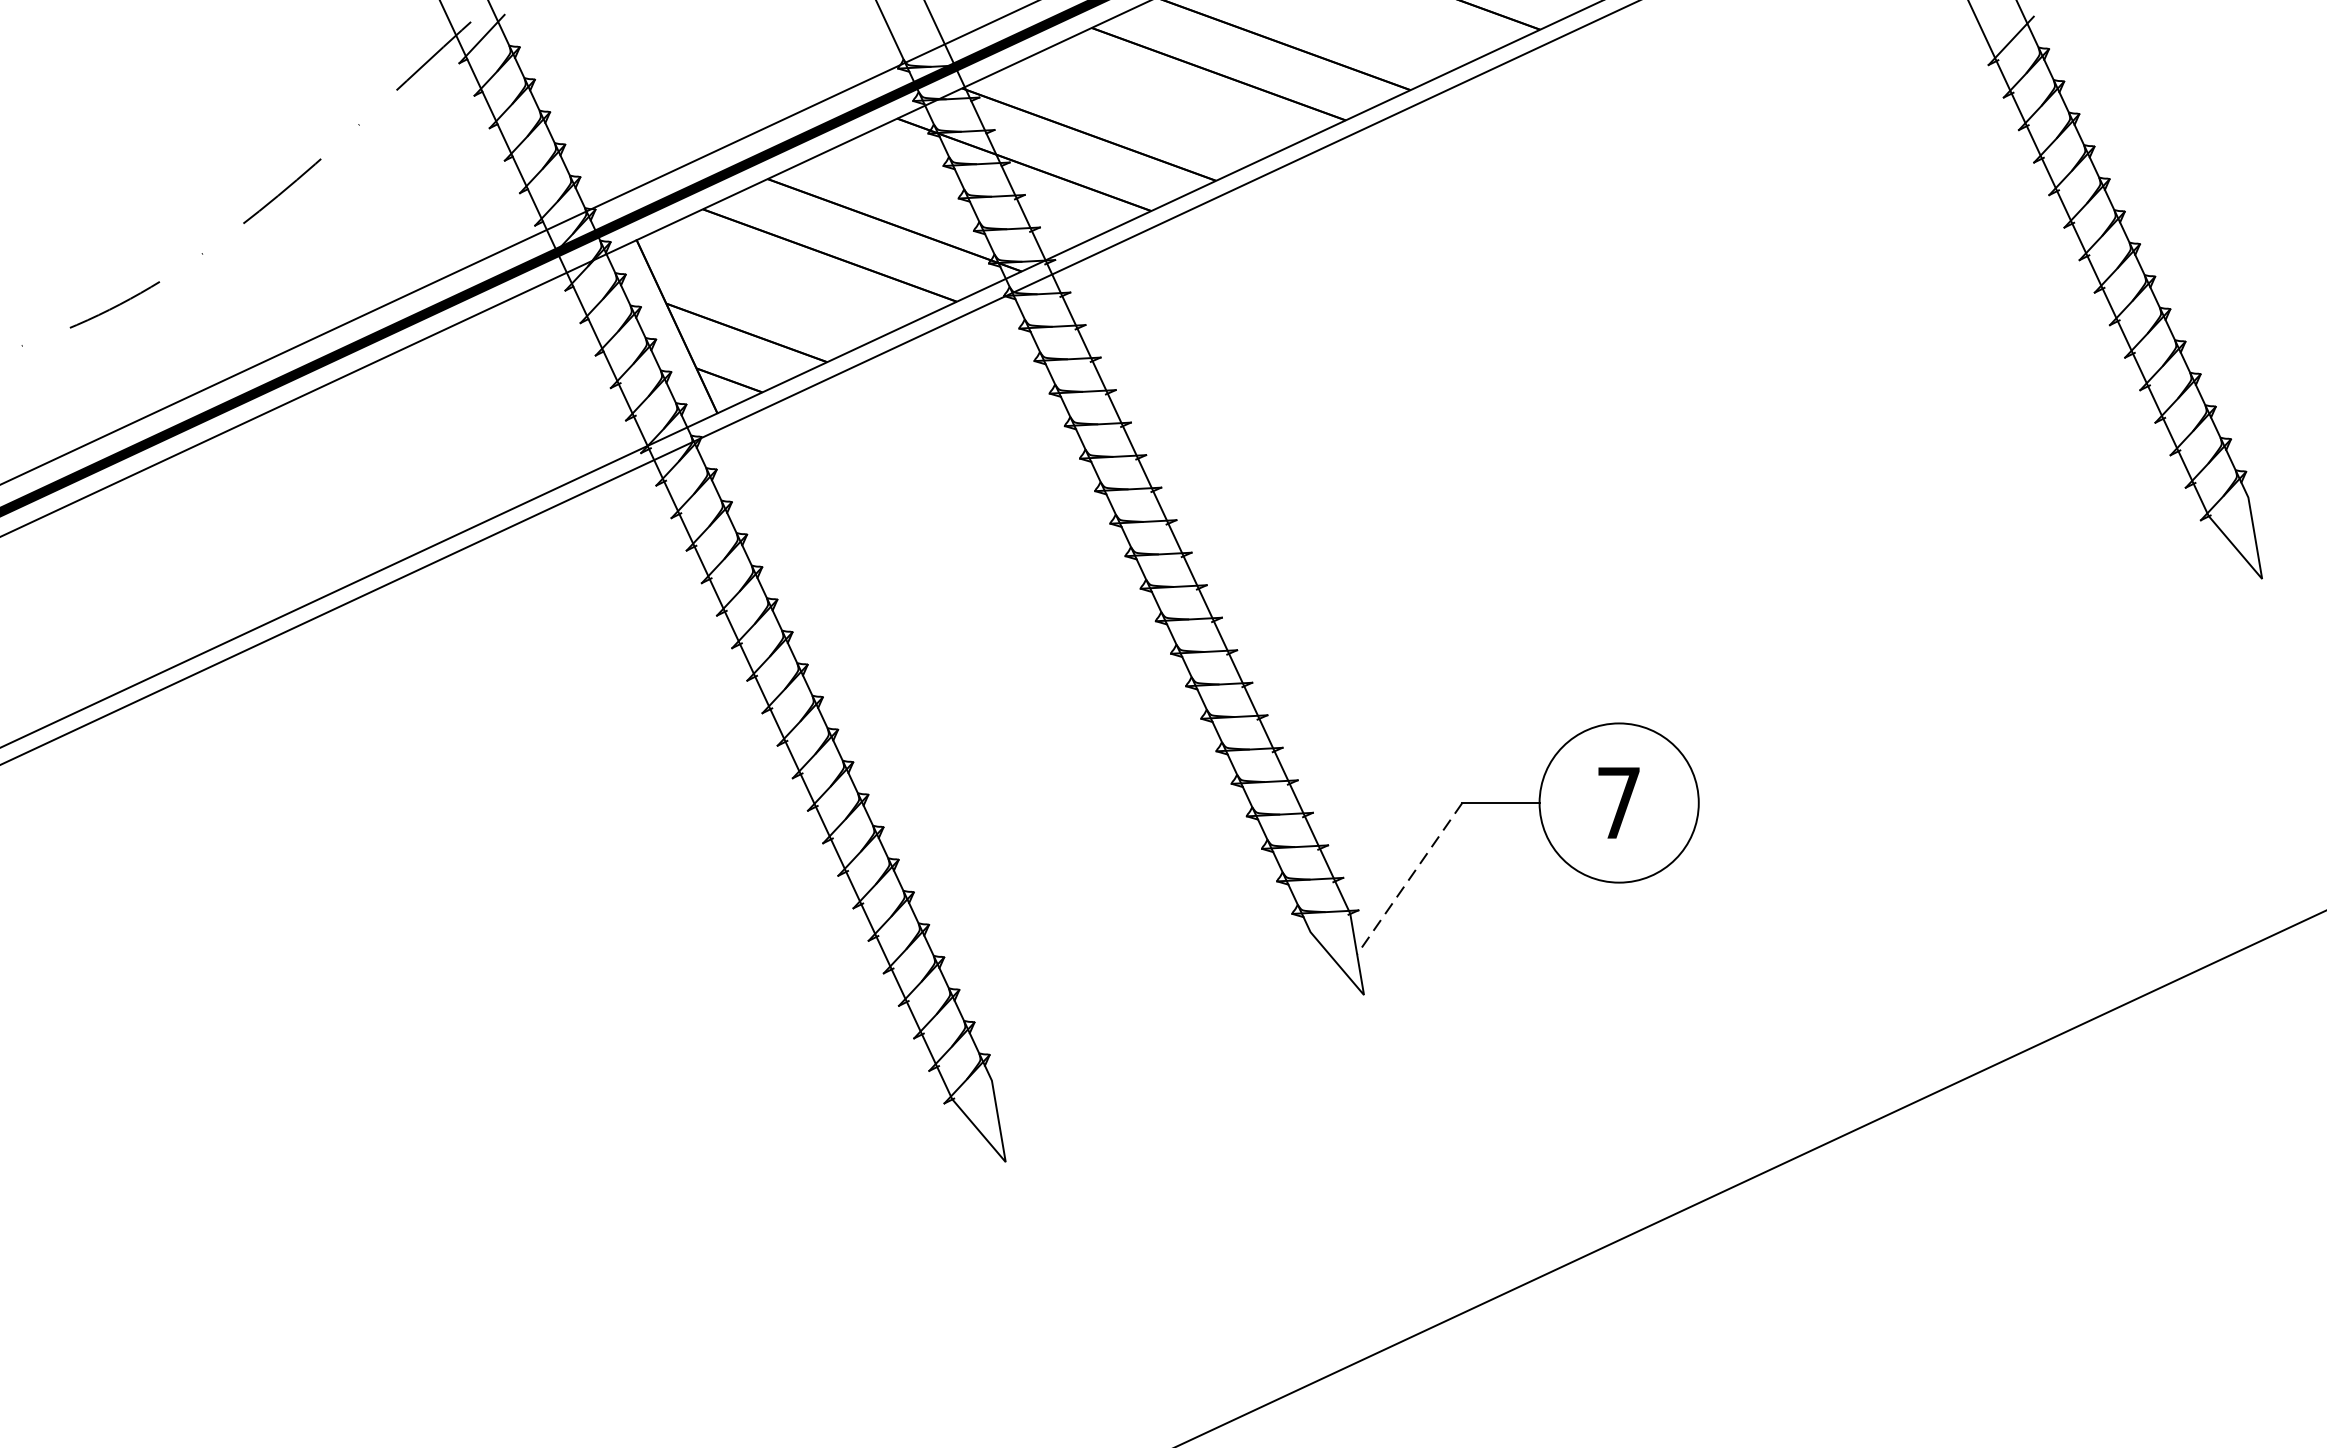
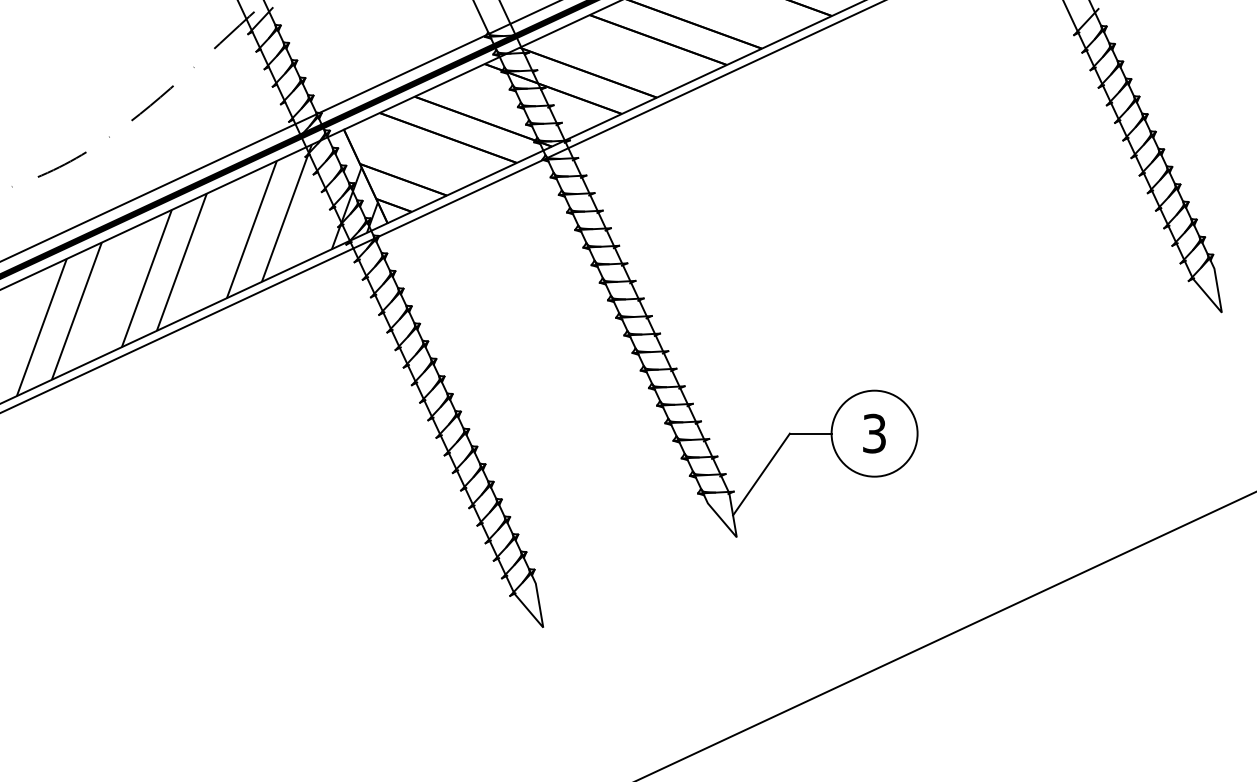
hatch: (363, 500) -> (196, 270), added
text: (1618, 802) -> (874, 433), 7 -> 3
line: (1409, 878) -> (761, 474), dashed -> solid

